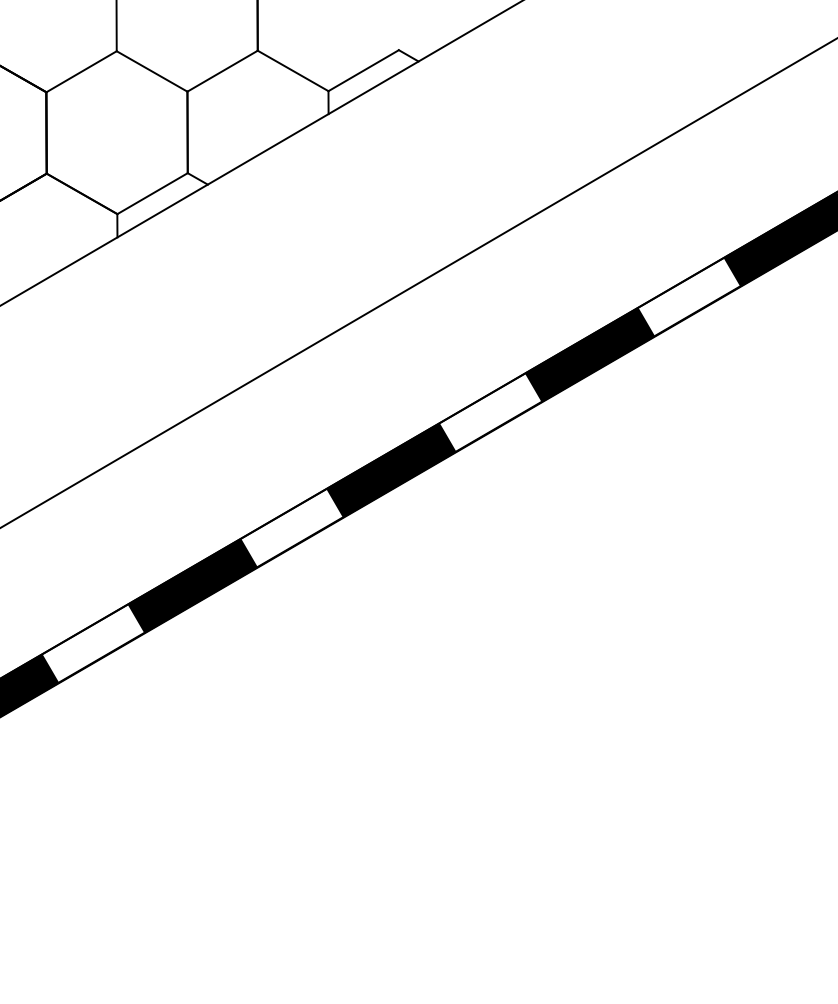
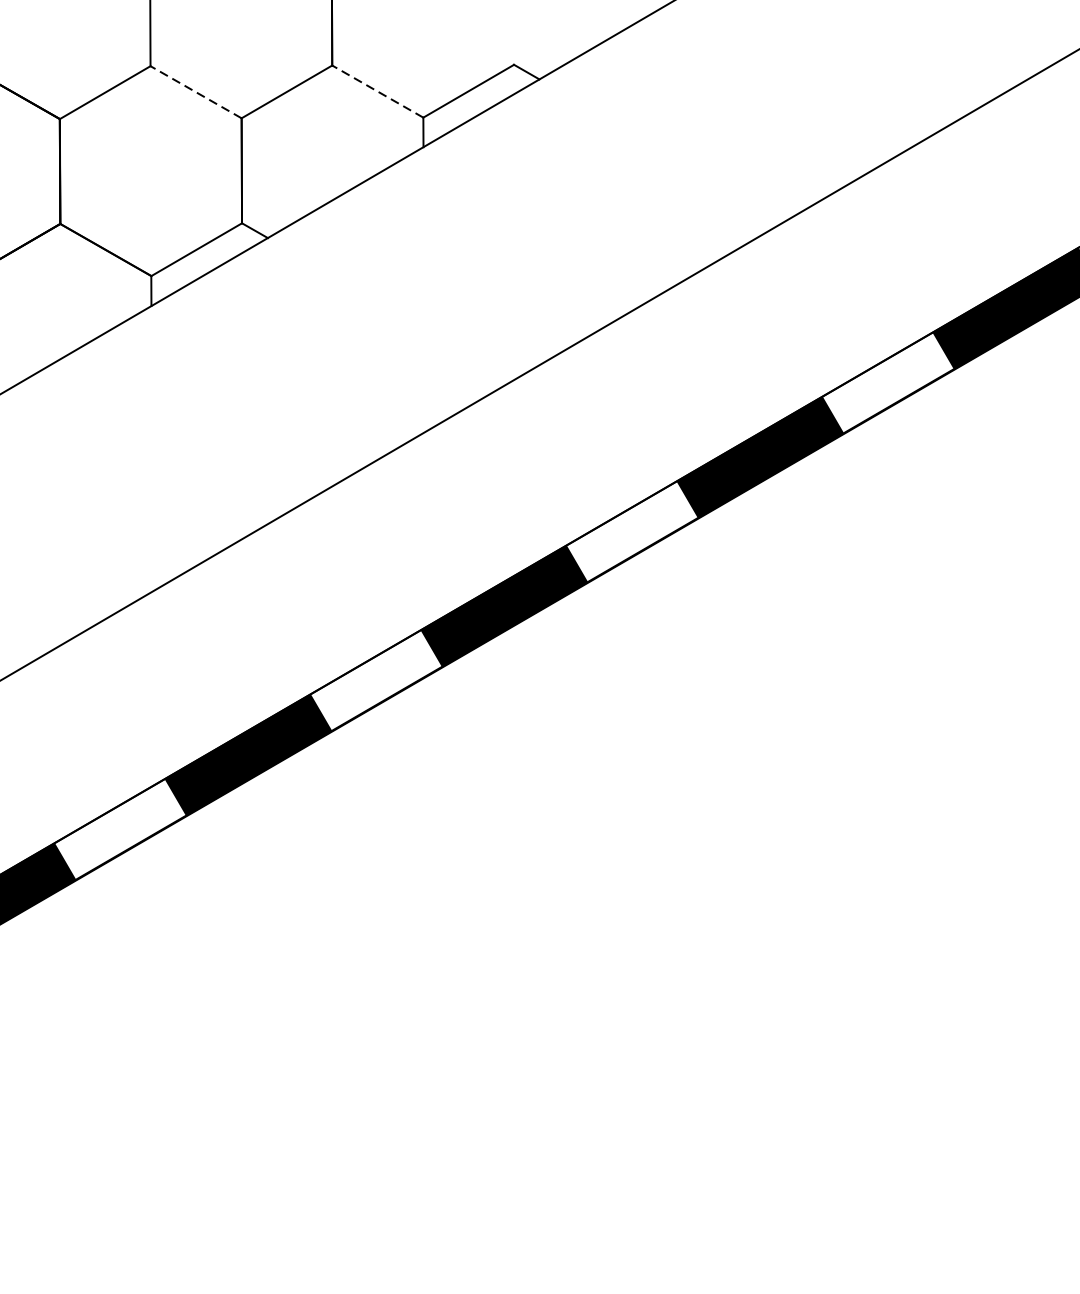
line: (293, 70) -> (378, 91), solid -> dashed
line: (152, 71) -> (196, 92), solid -> dashed

